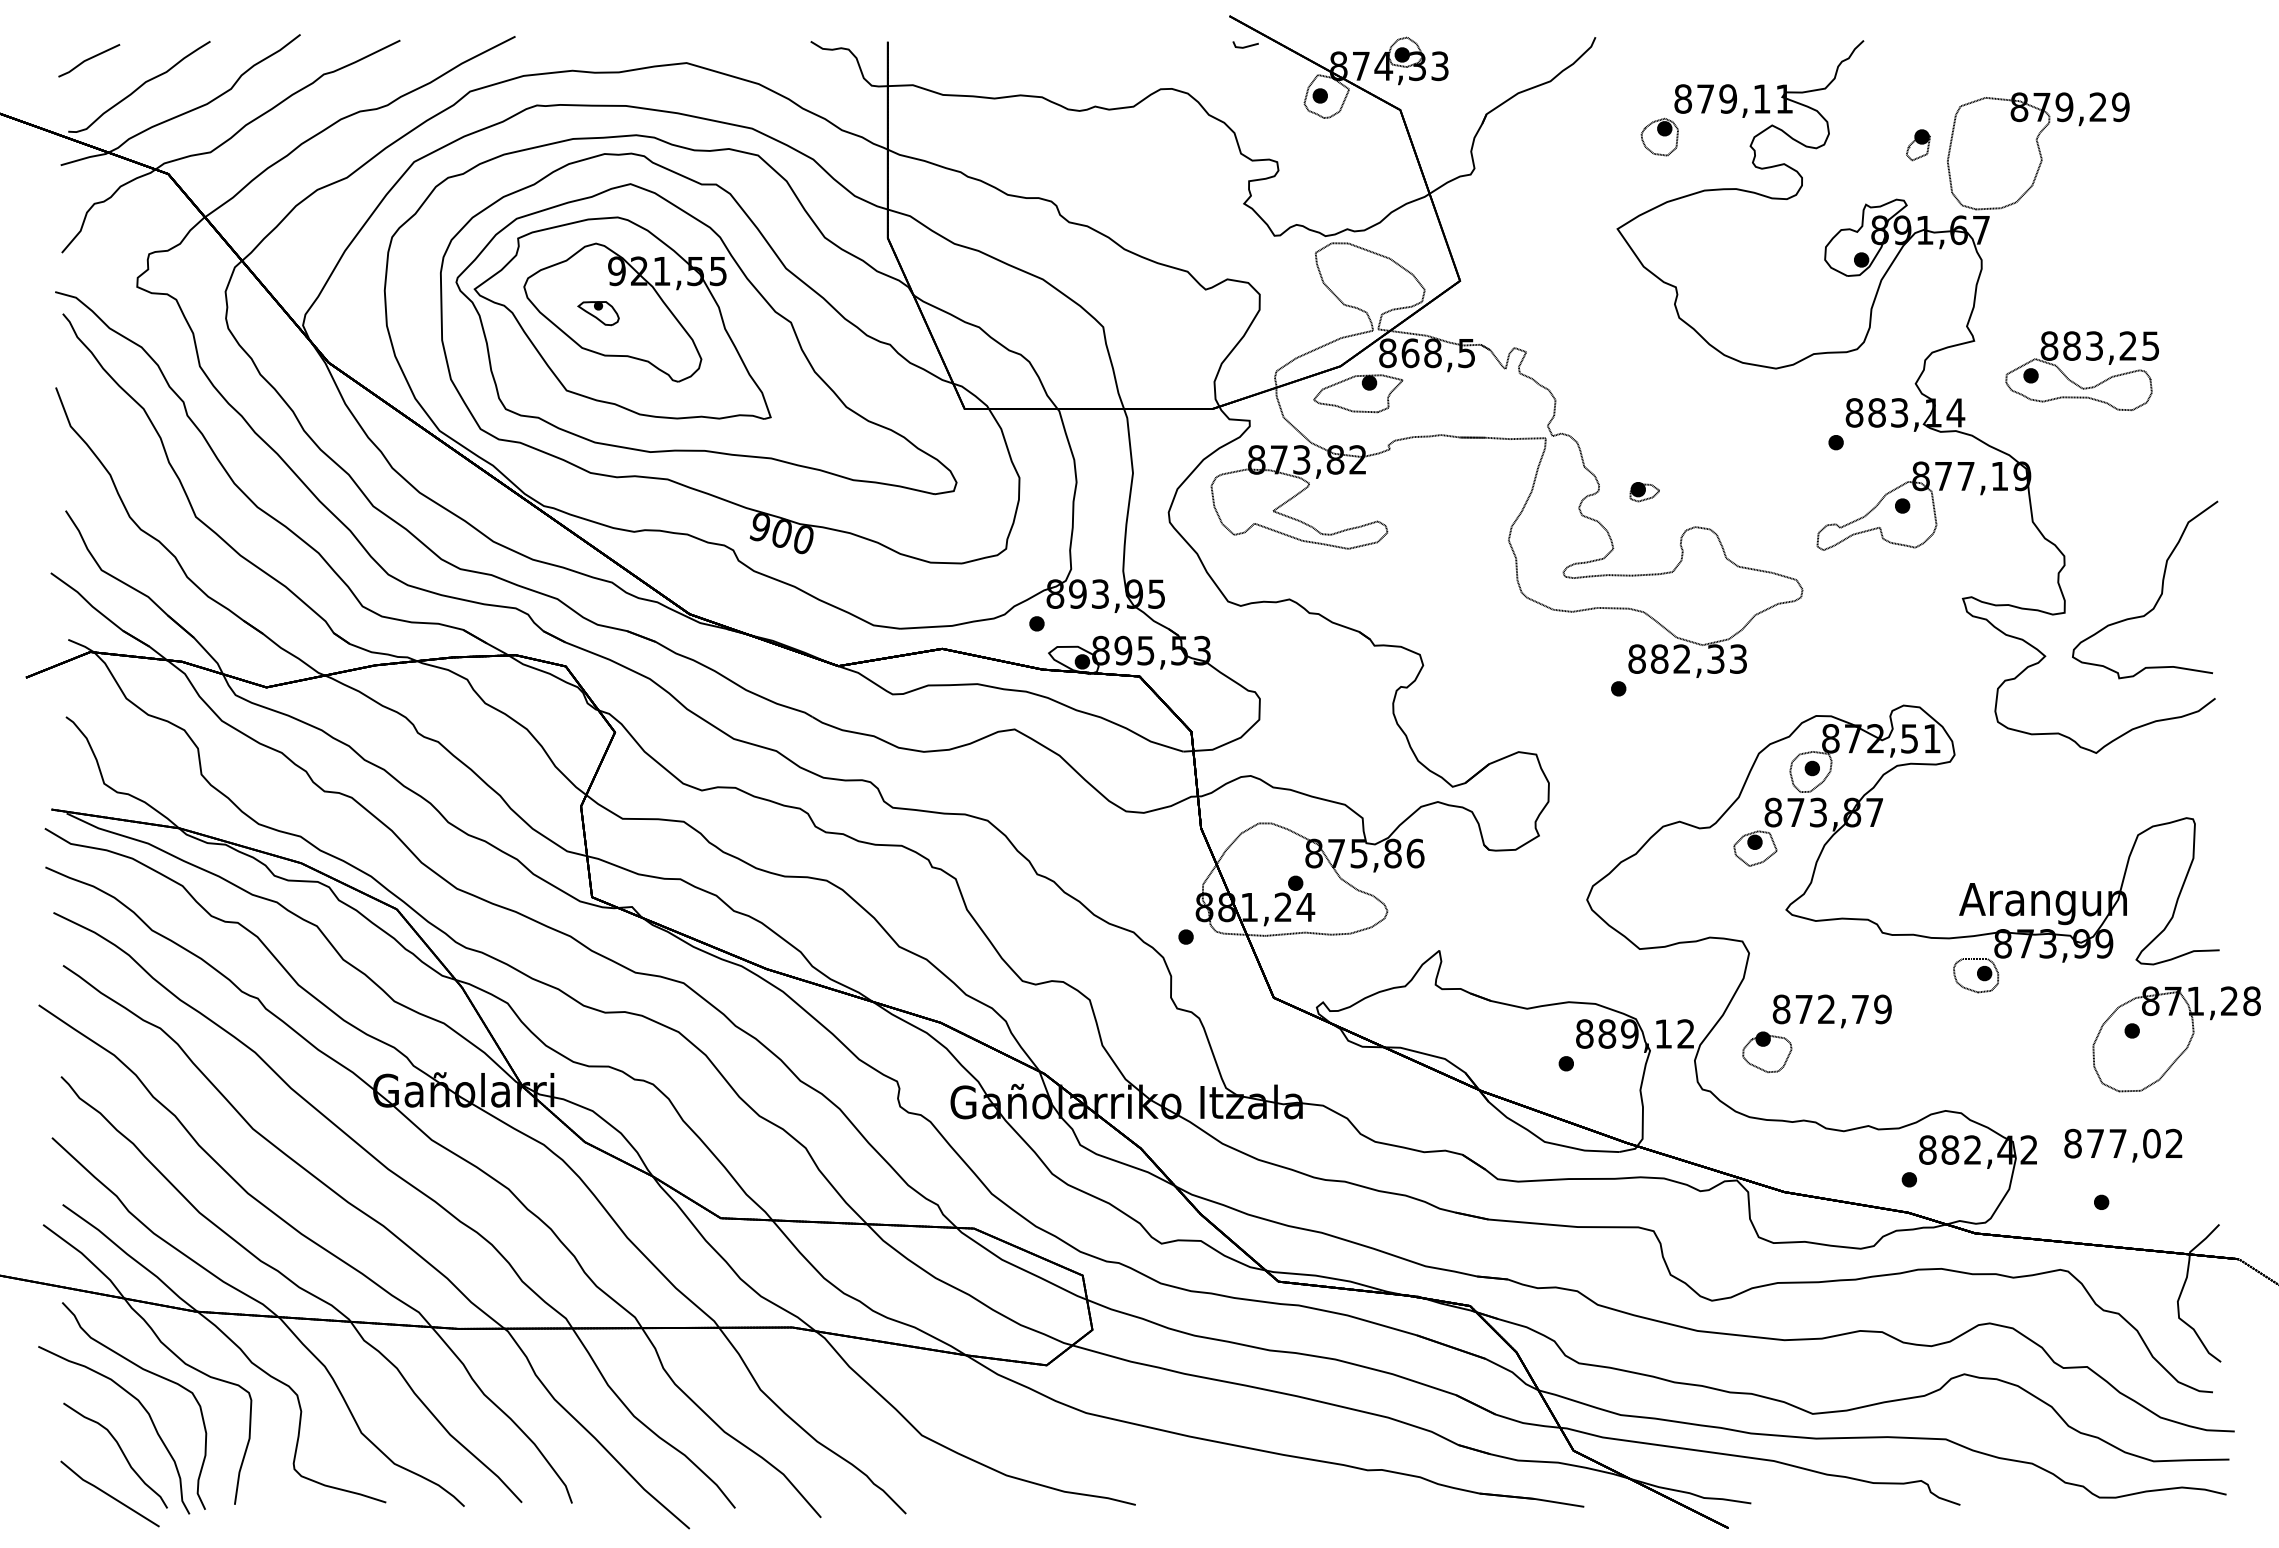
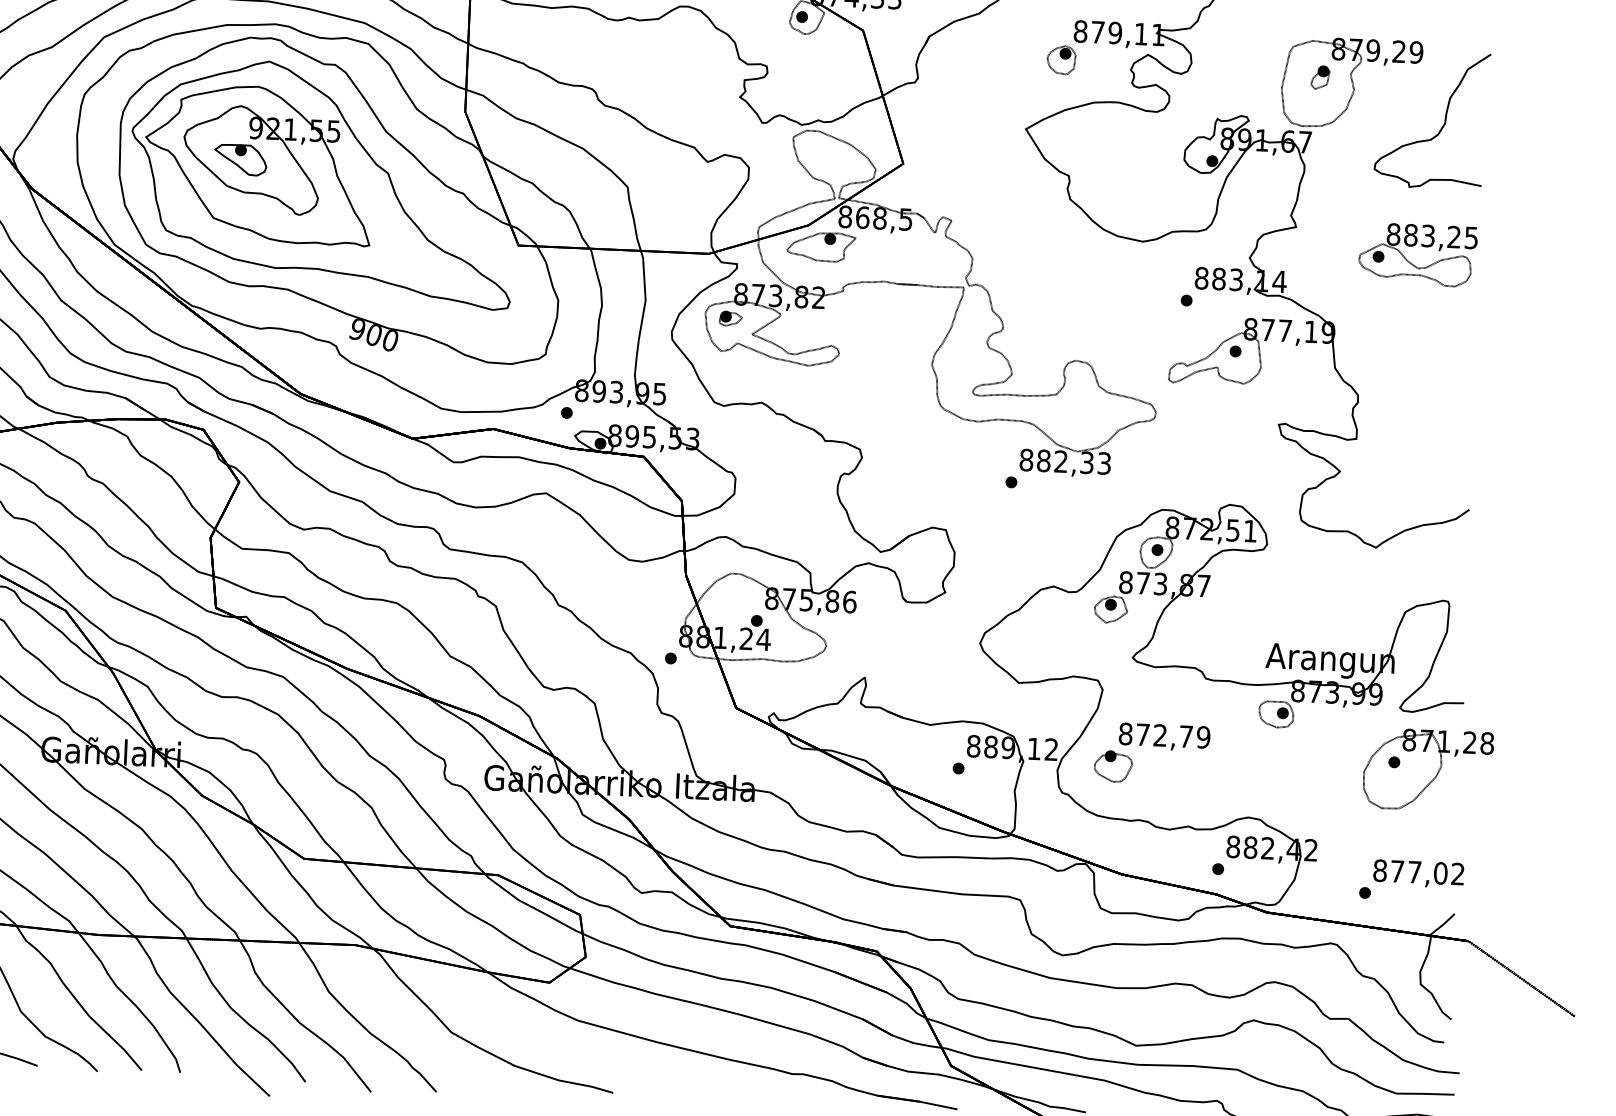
part: (1918, 145) -> (1320, 77), moved
part: (598, 313) -> (240, 159), size x1.67
part: (2075, 360) -> (1413, 246), moved
part: (1644, 492) -> (730, 319), moved
curve: (2158, 597) -> (1442, 126), moved
text: (2123, 1145) -> (1418, 873), moved

